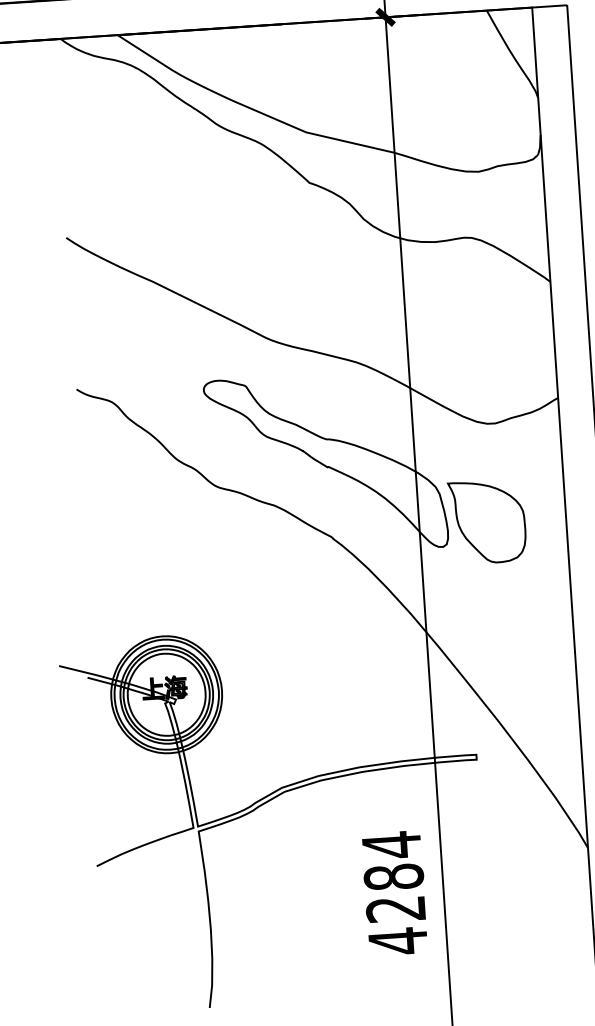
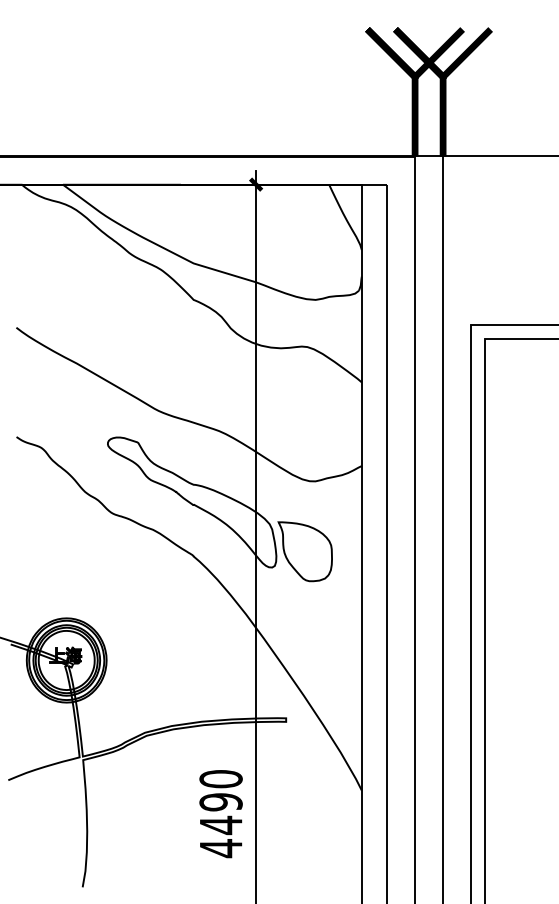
text: (393, 877) -> (220, 802), 4284 -> 4490

